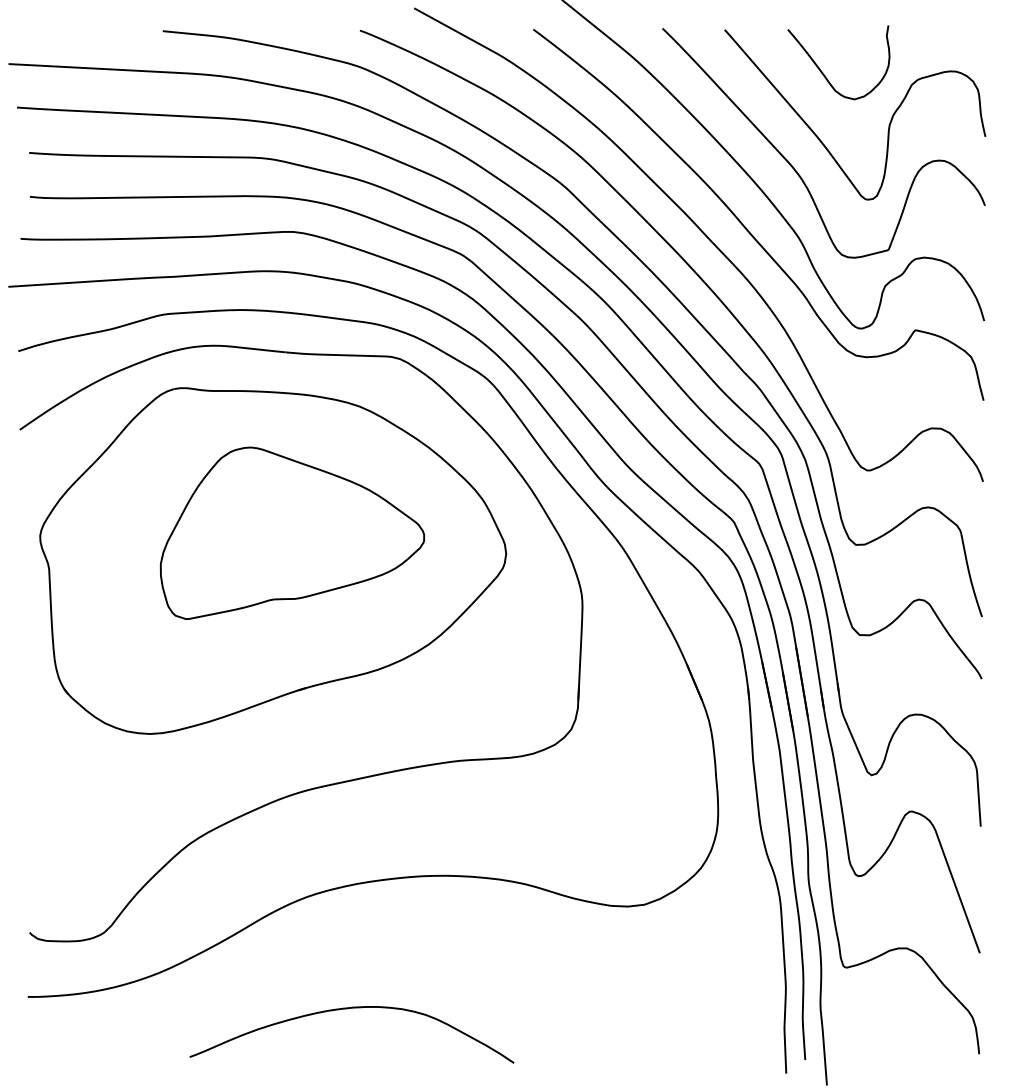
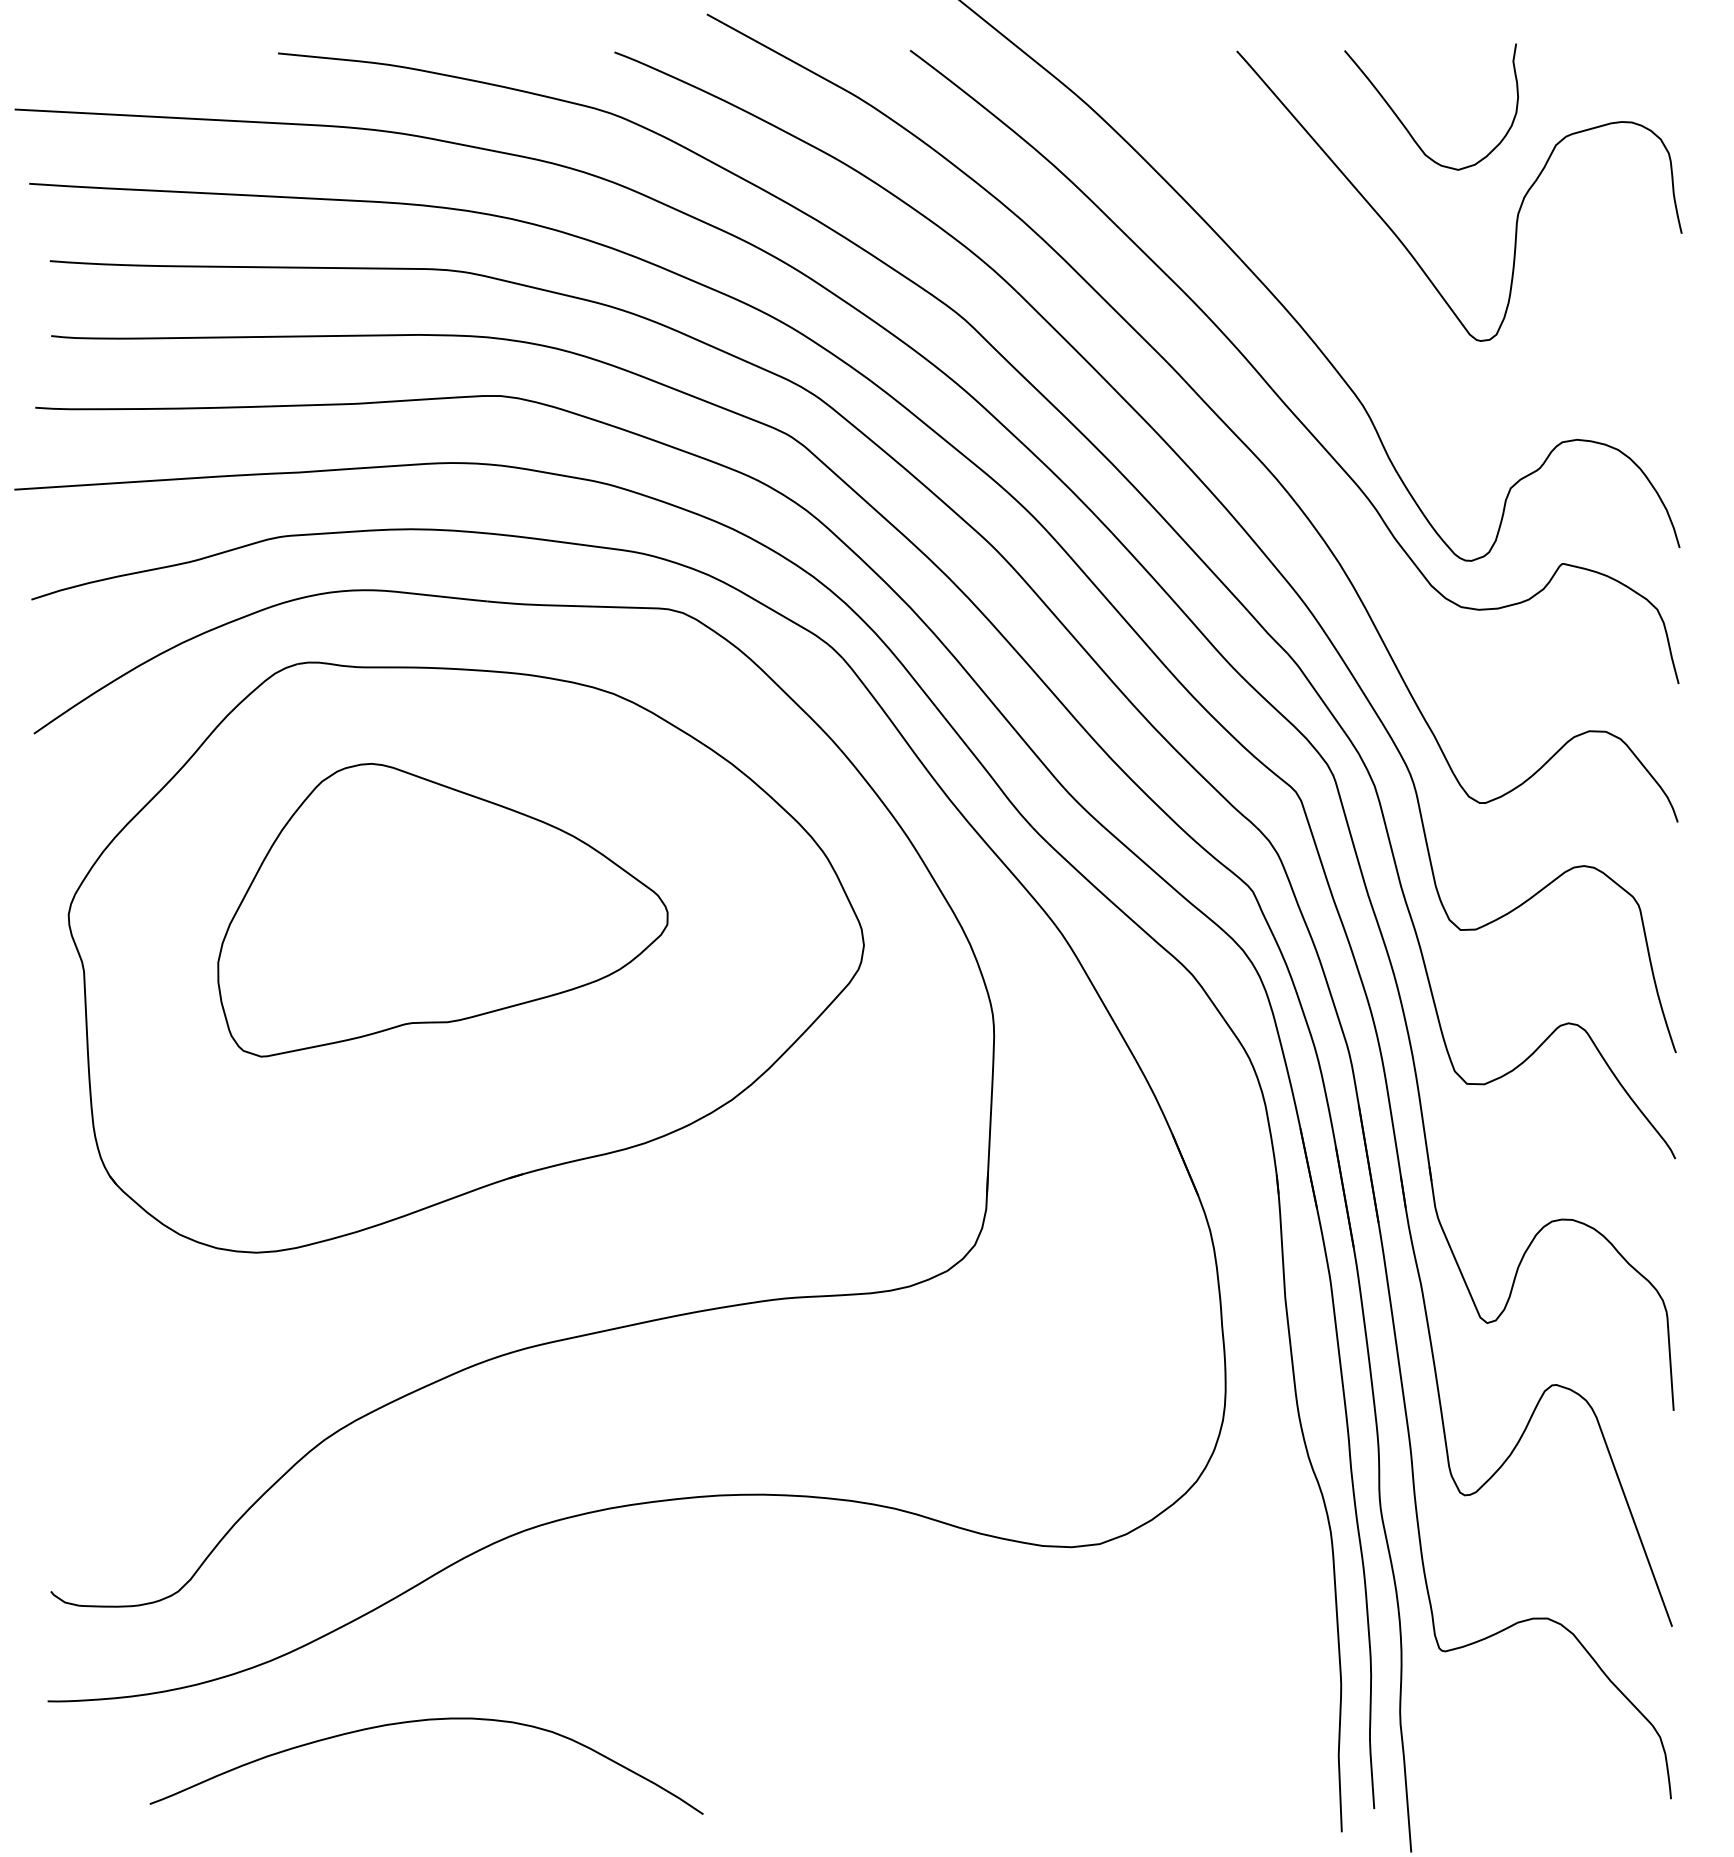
curve: (794, 167) -> (1355, 286), removed
part: (292, 532) -> (442, 908), moved
curve: (347, 1009) -> (419, 1722), moved

